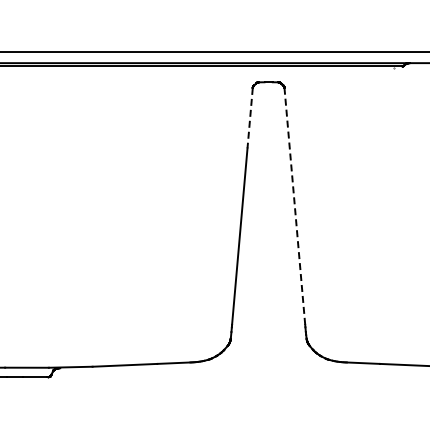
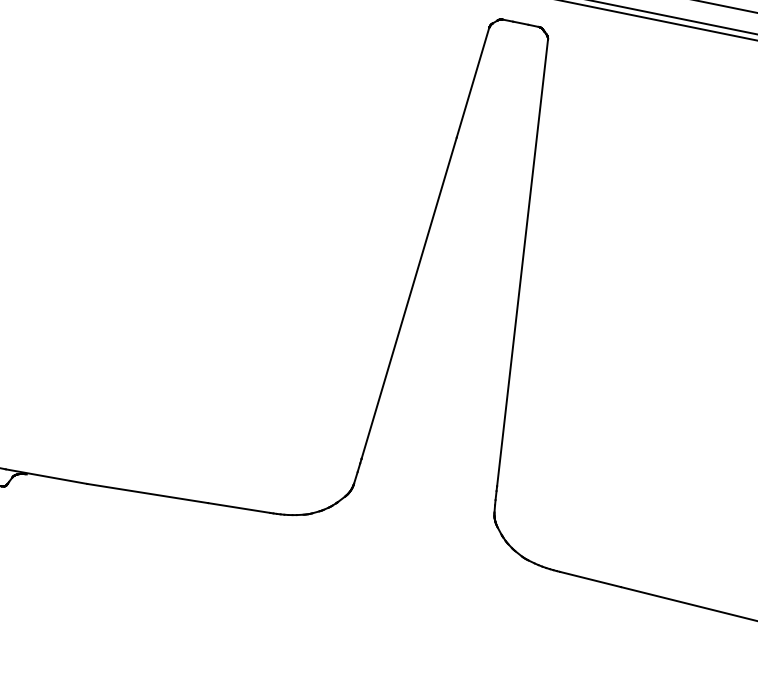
line: (250, 118) -> (473, 83), dashed -> solid
line: (294, 206) -> (521, 263), dashed -> solid

